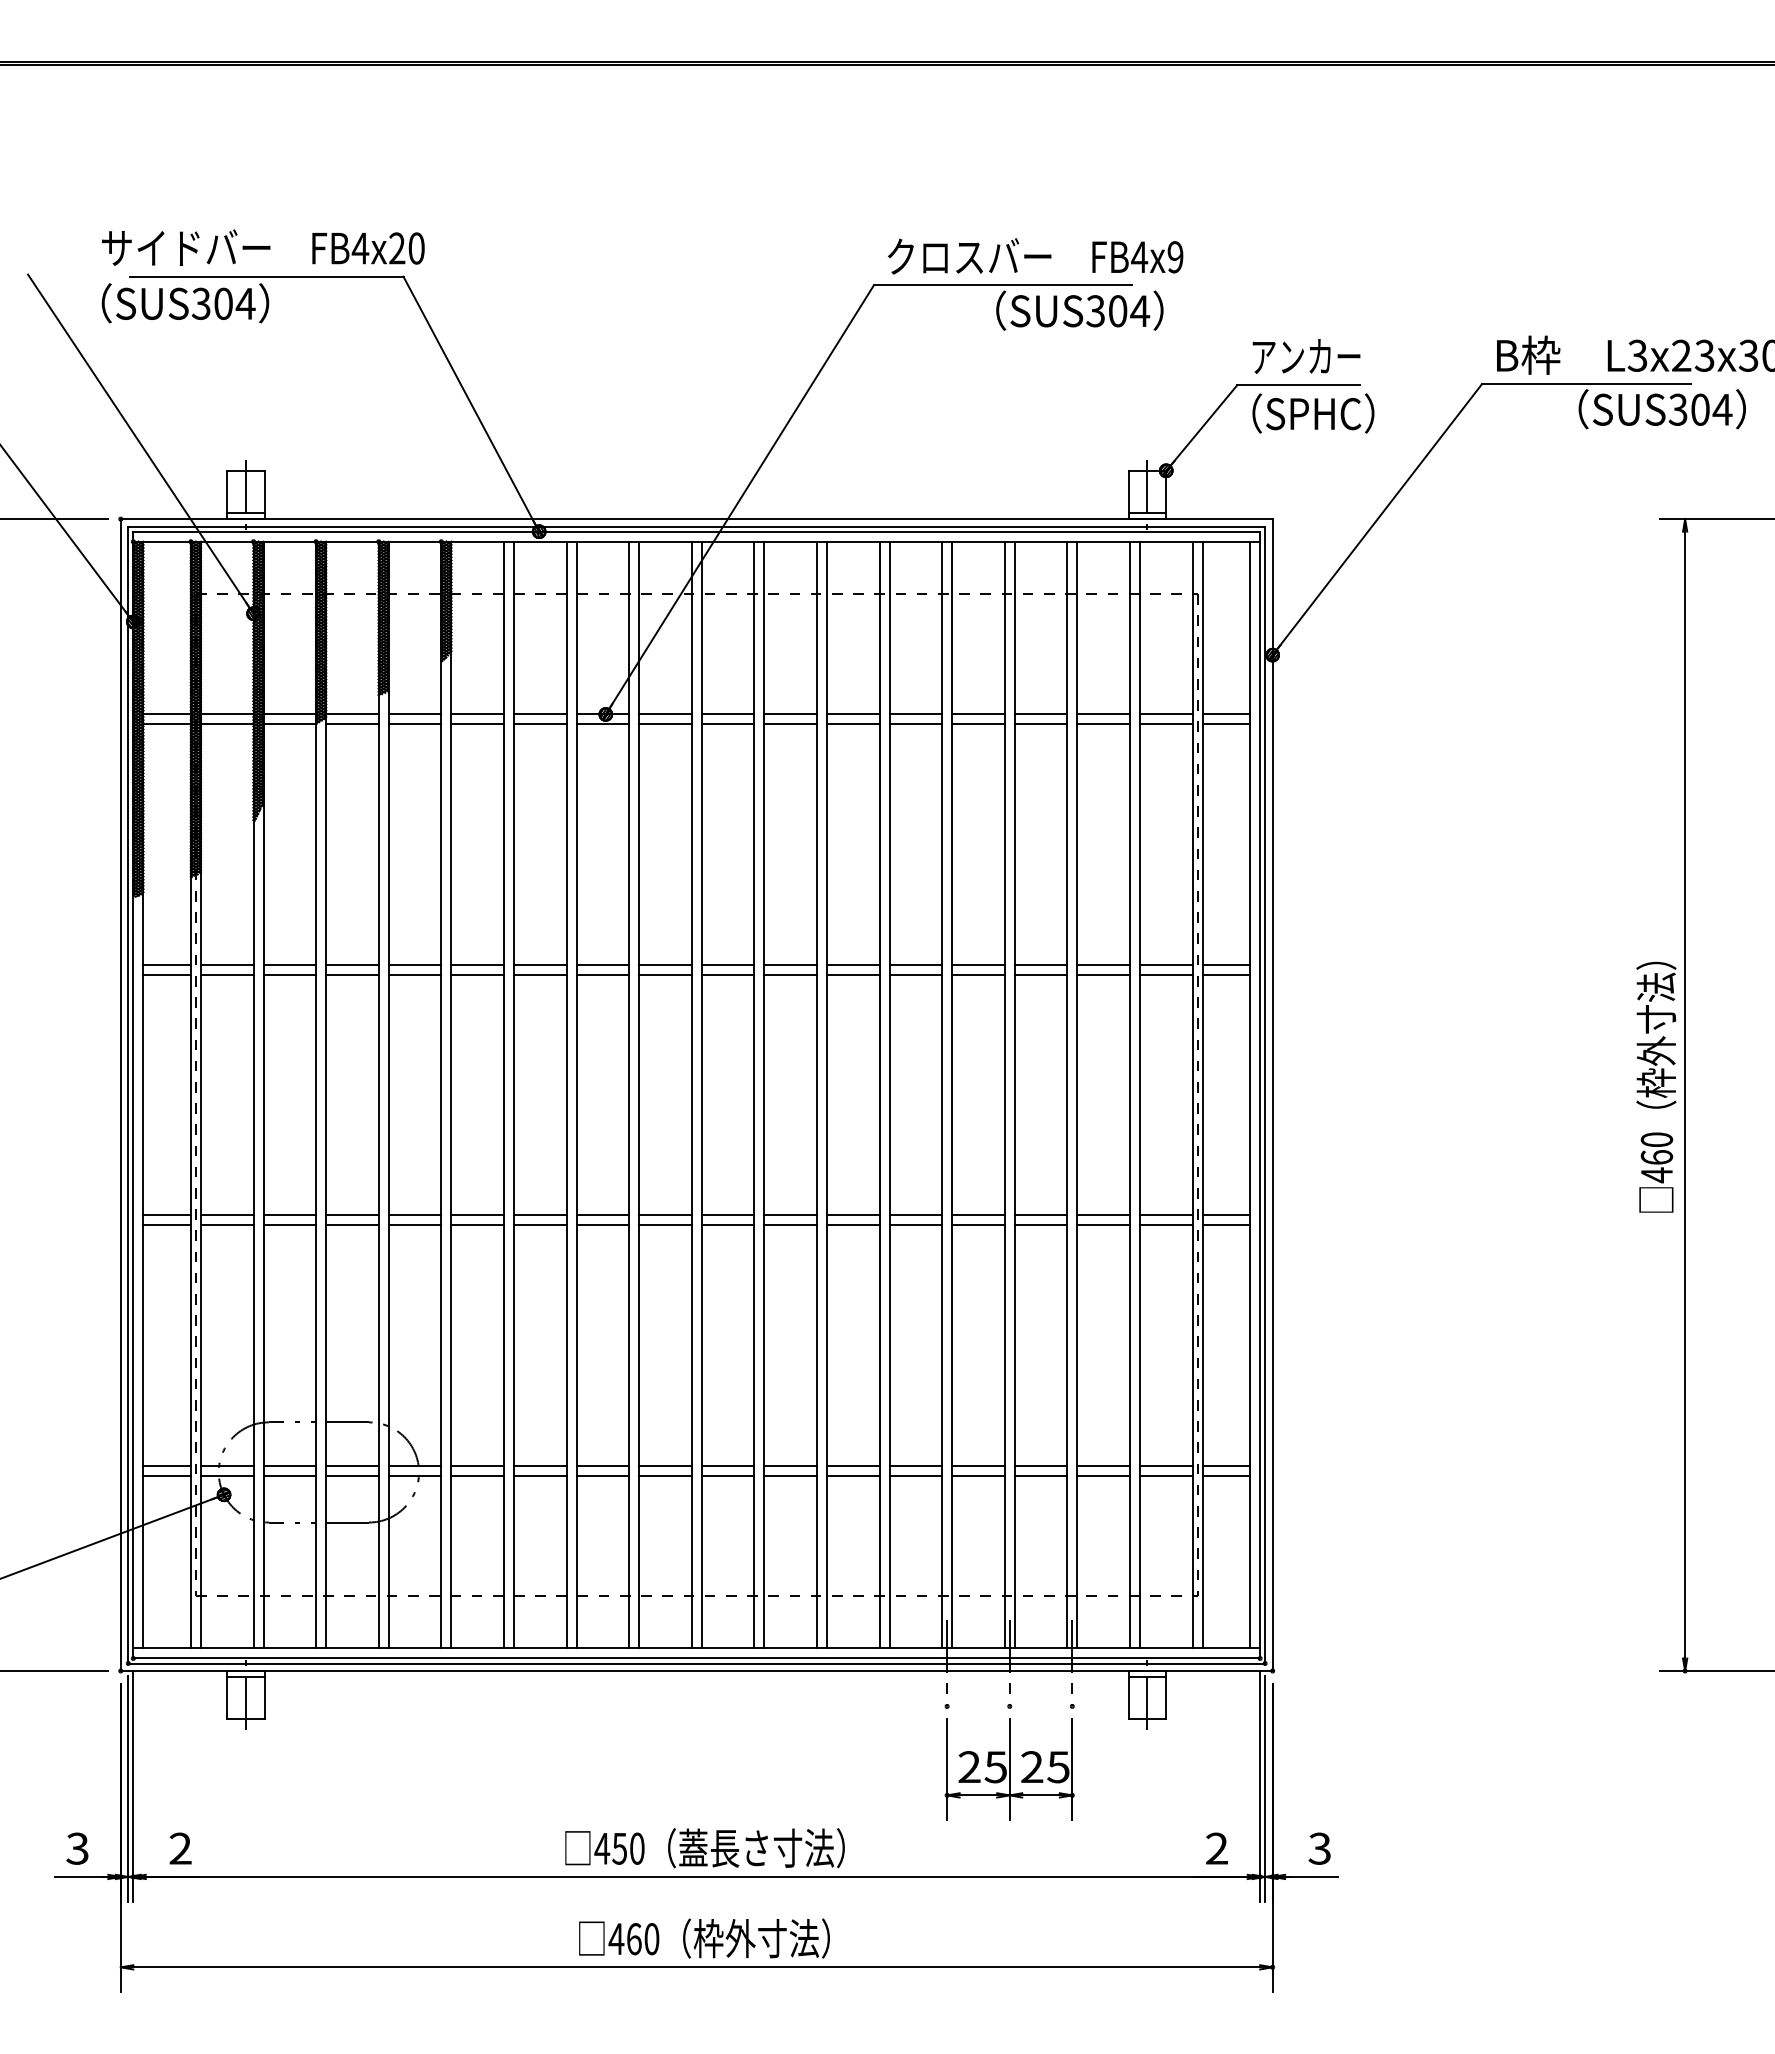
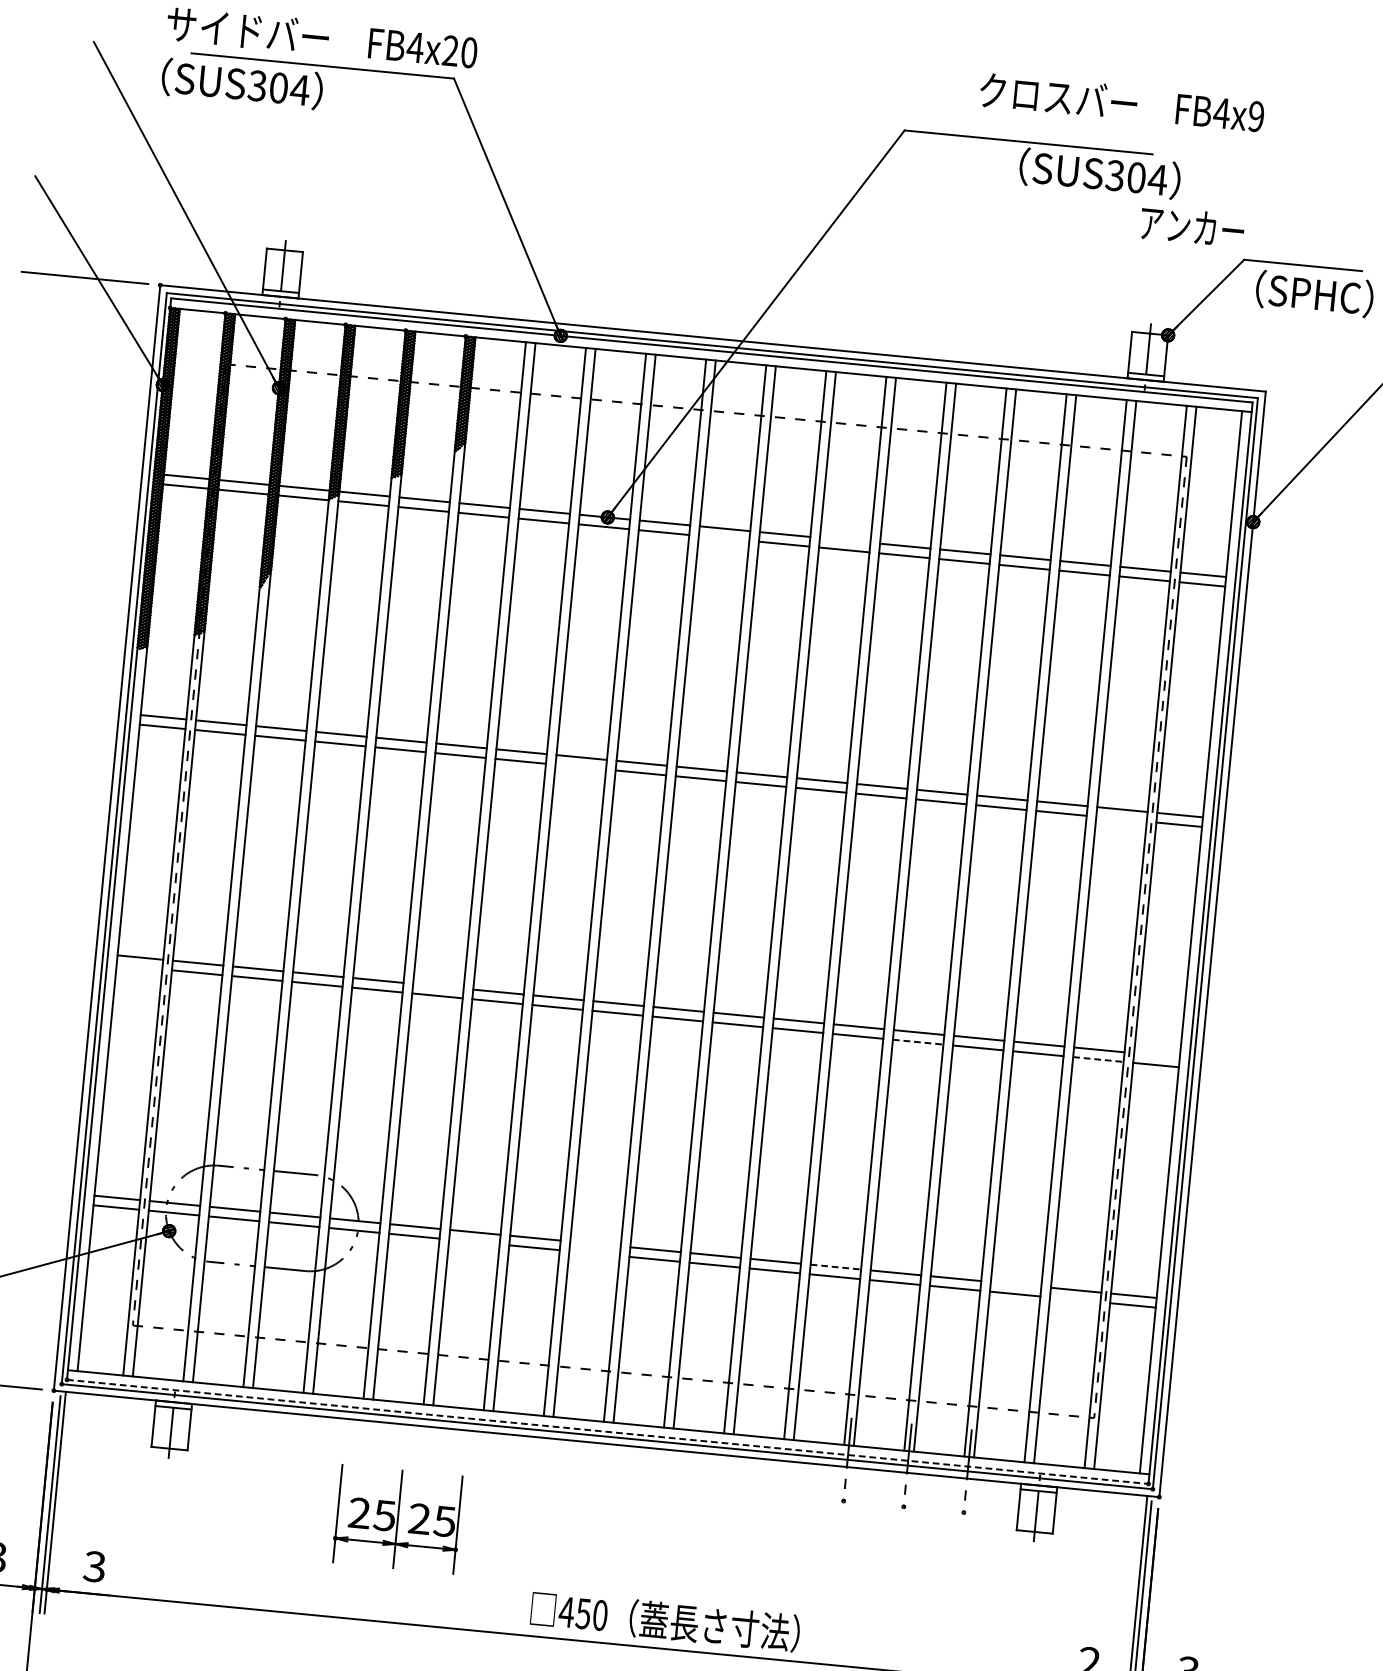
text: (1035, 256) -> (1121, 103), moved
text: (1306, 356) -> (1192, 226), moved
line: (852, 714) -> (844, 540), removed
line: (727, 724) -> (723, 538), removed
line: (602, 974) -> (580, 766), removed
line: (1165, 974) -> (1120, 818), removed
line: (477, 1215) -> (438, 986), removed
line: (1226, 1215) -> (1157, 1055), removed
line: (166, 1225) -> (138, 967), removed
line: (978, 1225) -> (918, 1042), solid -> dashed
line: (1166, 1225) -> (1098, 1059), solid -> dashed
line: (665, 1465) -> (595, 1243), removed
line: (916, 1465) -> (836, 1266), solid -> dashed
line: (1103, 1465) -> (1016, 1284), removed
line: (539, 1475) -> (473, 1241), removed
line: (665, 1475) -> (594, 1253), removed
line: (1165, 1475) -> (1074, 1299), removed
line: (697, 1658) -> (608, 1431), solid -> dashed
part: (1009, 1769) -> (397, 1519), moved
text: (180, 1848) -> (94, 1566), 2 -> 3
text: (704, 1848) -> (664, 1621), moved

